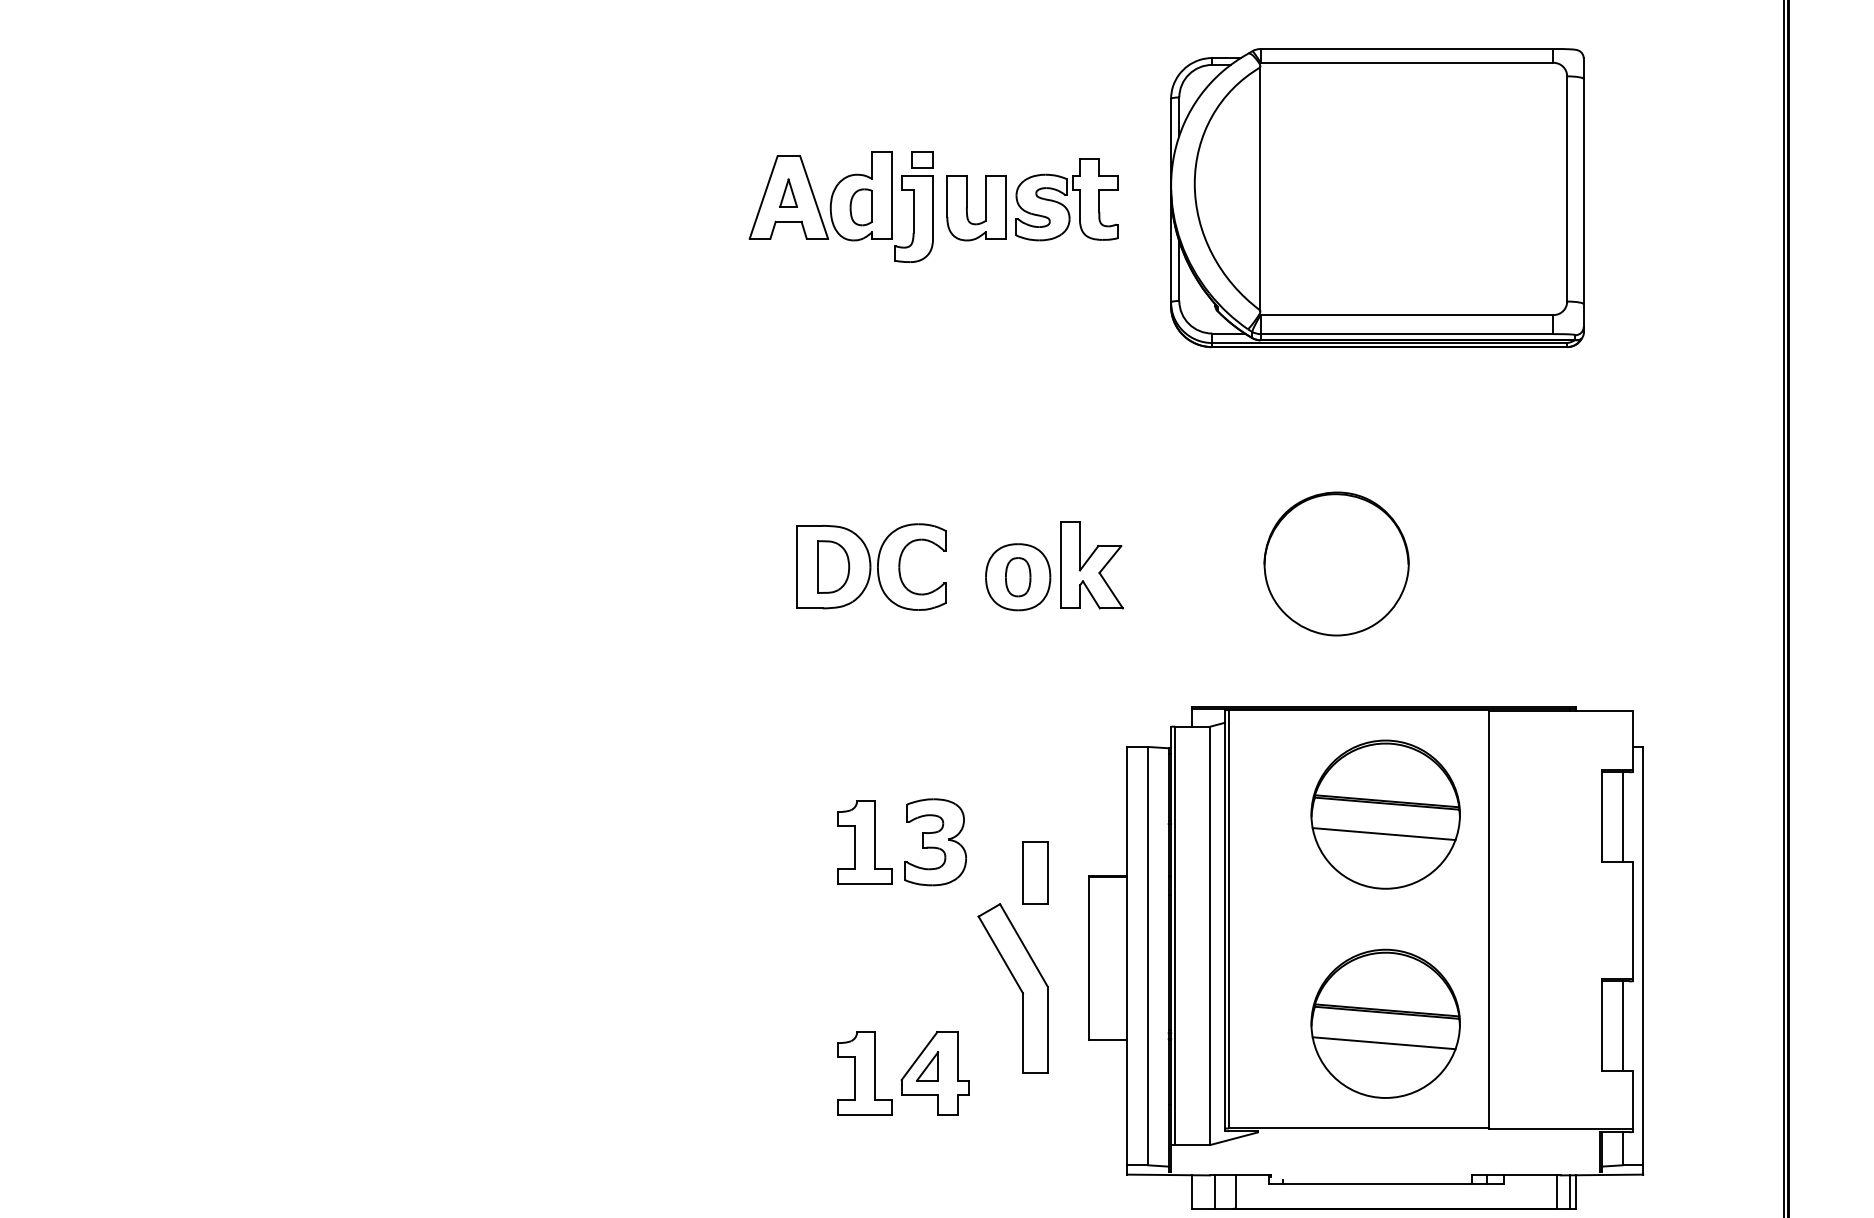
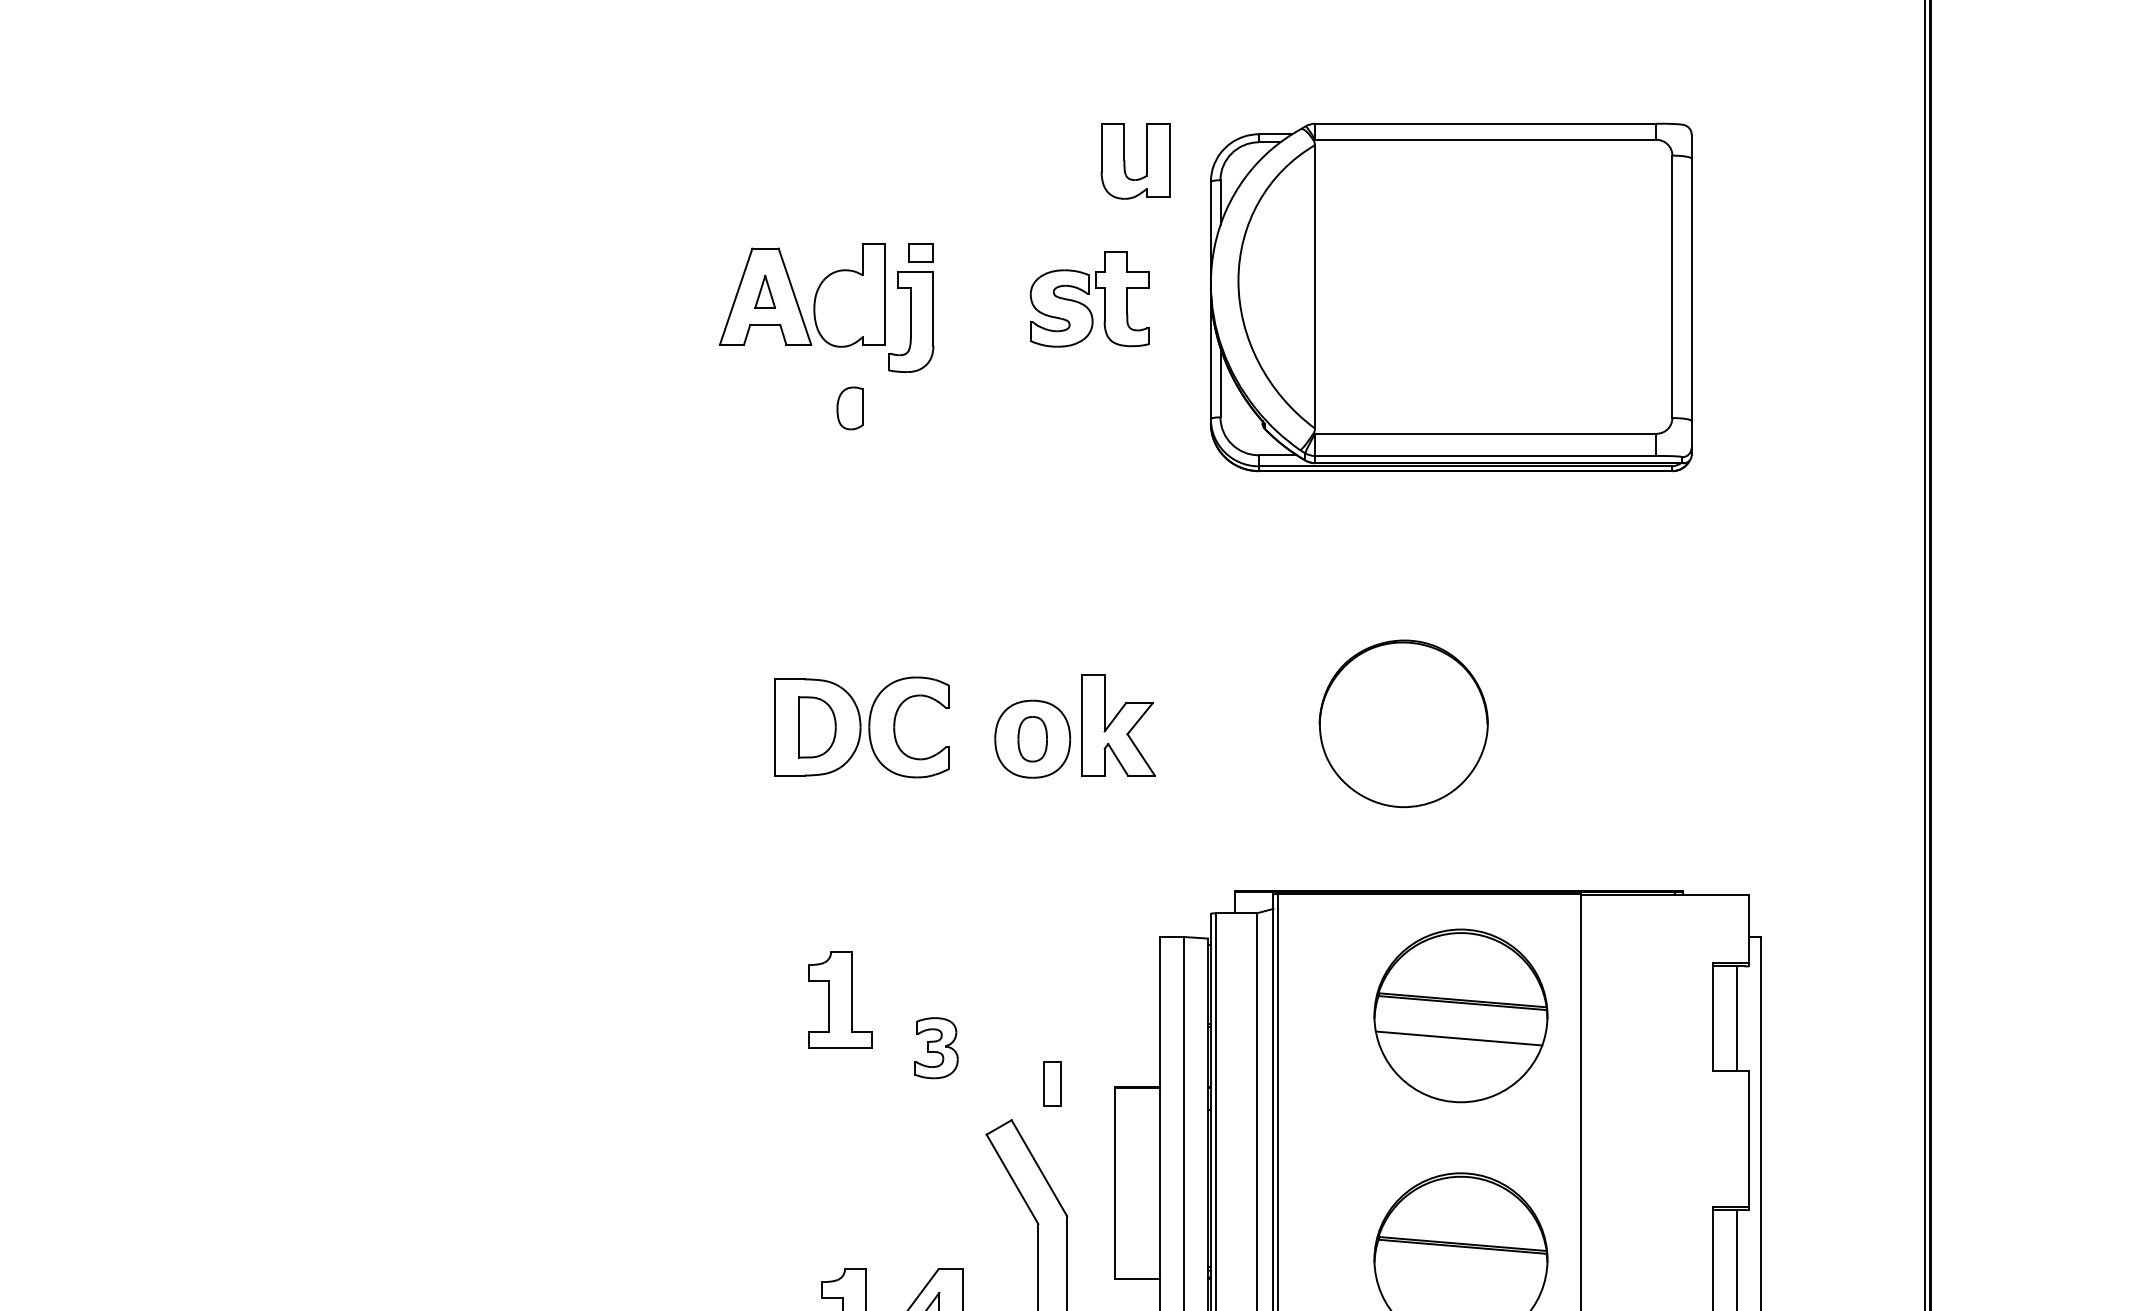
part: (860, 207) -> (848, 408), moved
part: (967, 208) -> (1125, 161), moved
part: (864, 842) -> (839, 1000), moved
part: (935, 842) -> (936, 1048), size x0.6
part: (1035, 872) -> (1052, 1083), size x0.6
line: (1383, 1043) -> (1458, 1282), removed

